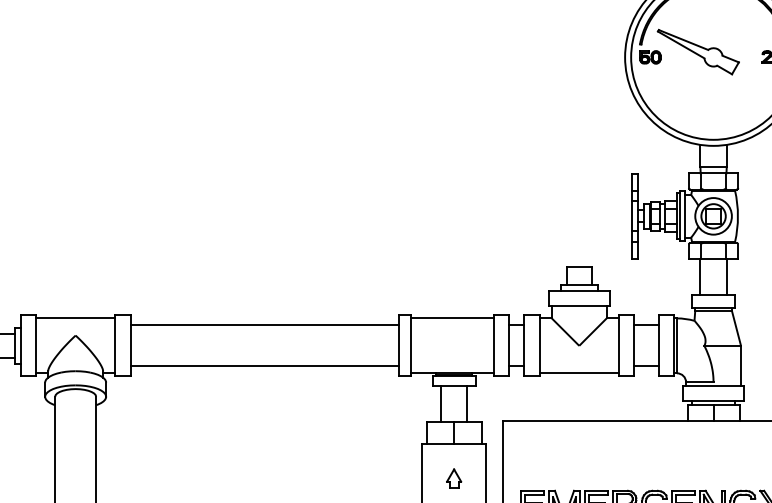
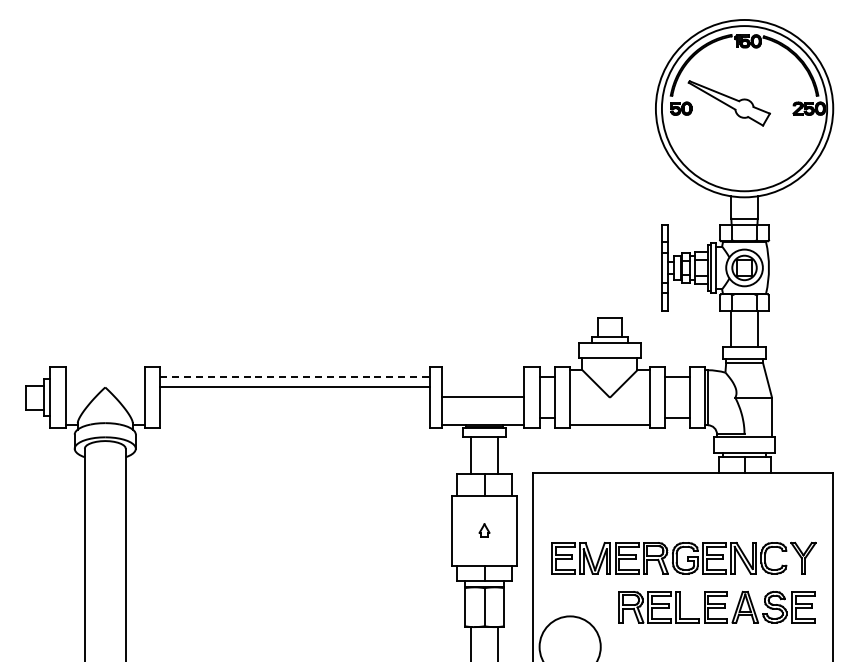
line: (75, 318) -> (105, 370), removed
line: (452, 318) -> (482, 397), moved
line: (264, 325) -> (294, 377), solid -> dashed
line: (264, 366) -> (294, 387), moved
part: (454, 478) -> (484, 530), size x0.7

